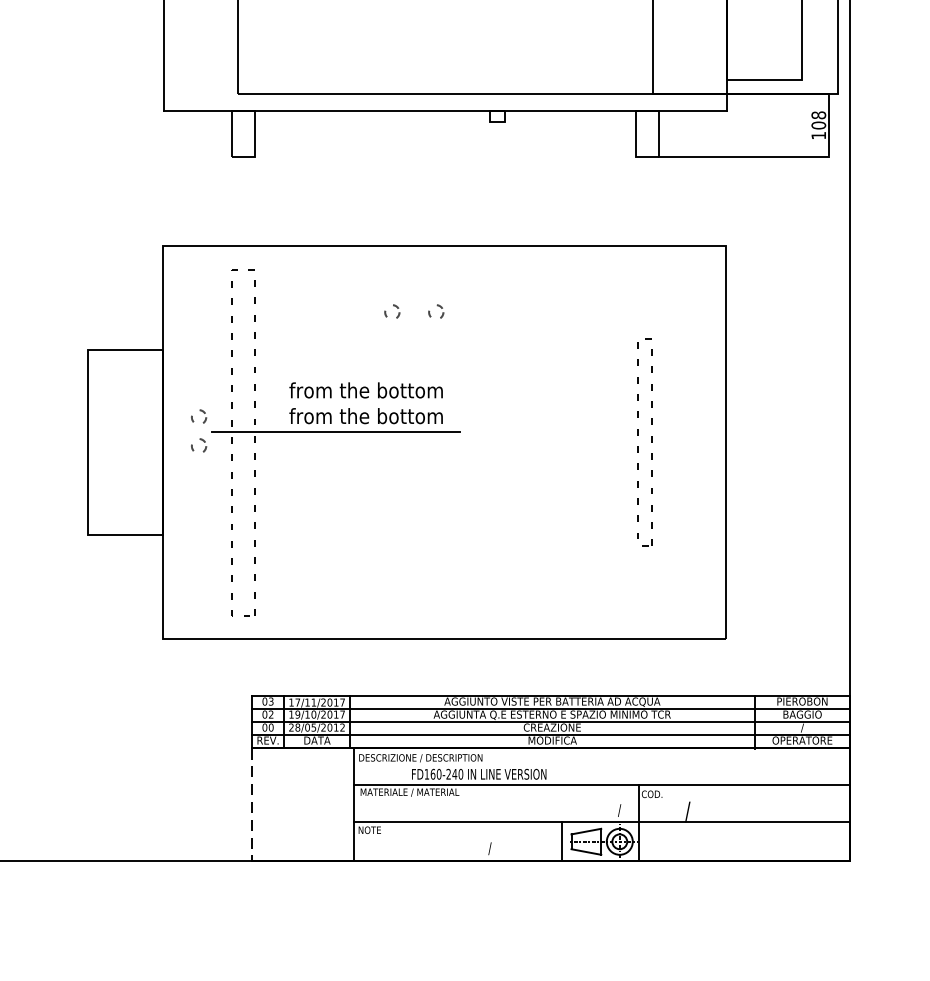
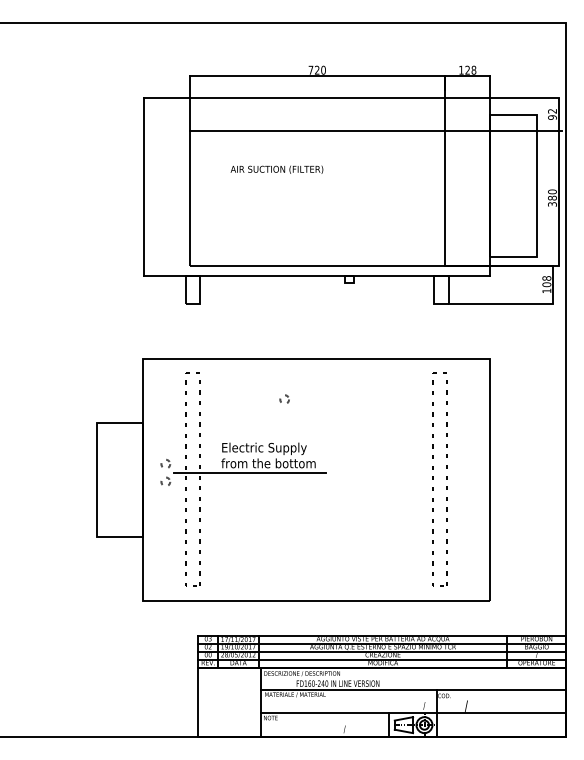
circle: (436, 310) -> (311, 398), removed
text: (366, 391) -> (268, 448), from the bottom -> Electric Supply
part: (644, 442) -> (439, 479), size x1.67
line: (252, 804) -> (198, 702), dashed -> solid

